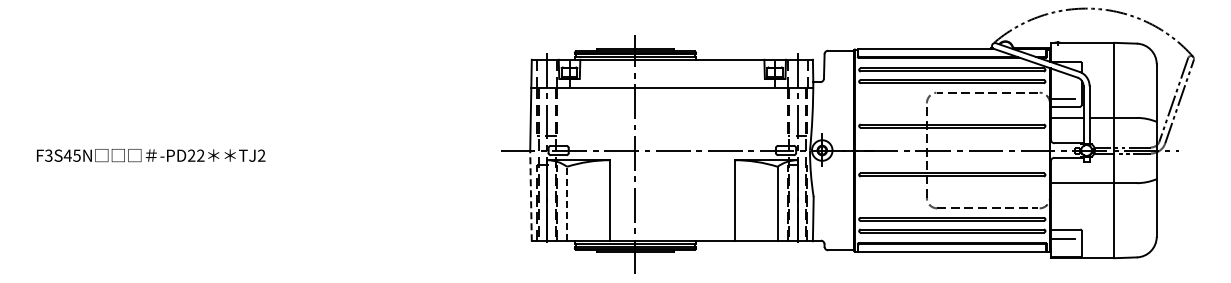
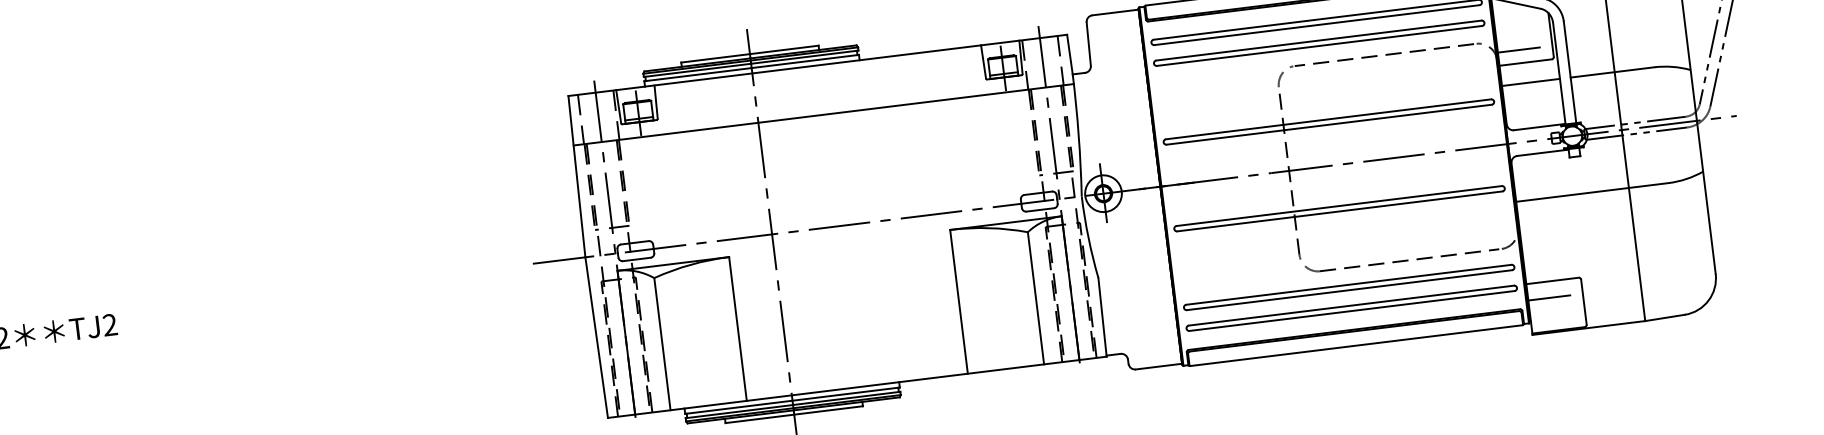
line: (531, 195) -> (597, 336), dashed -> solid
line: (567, 203) -> (663, 343), dashed -> solid

